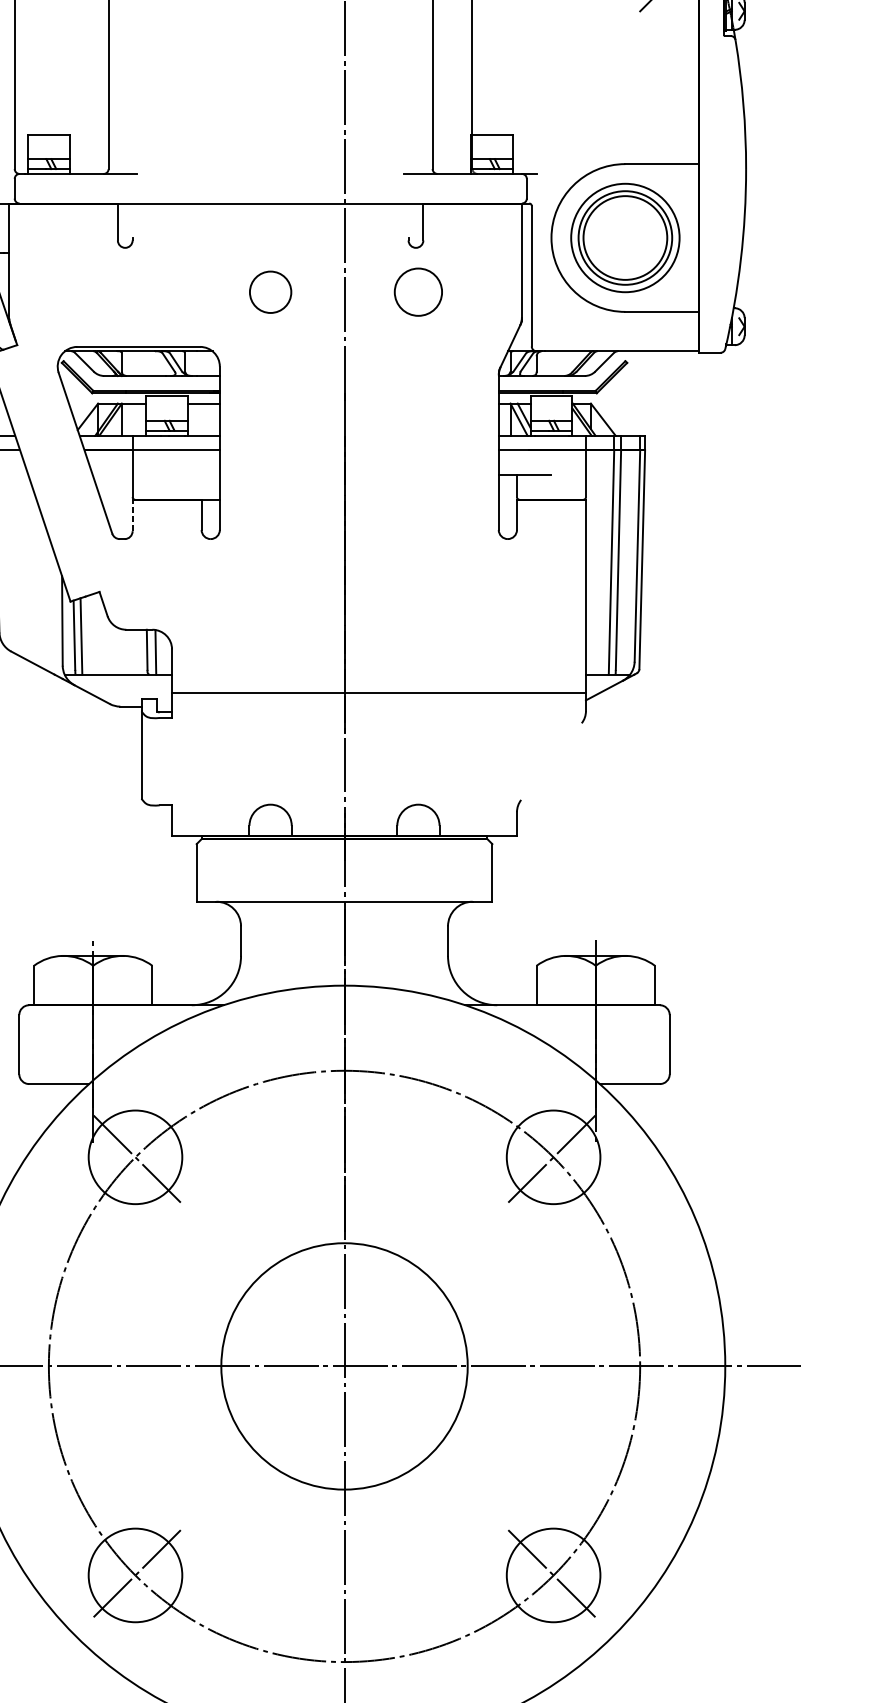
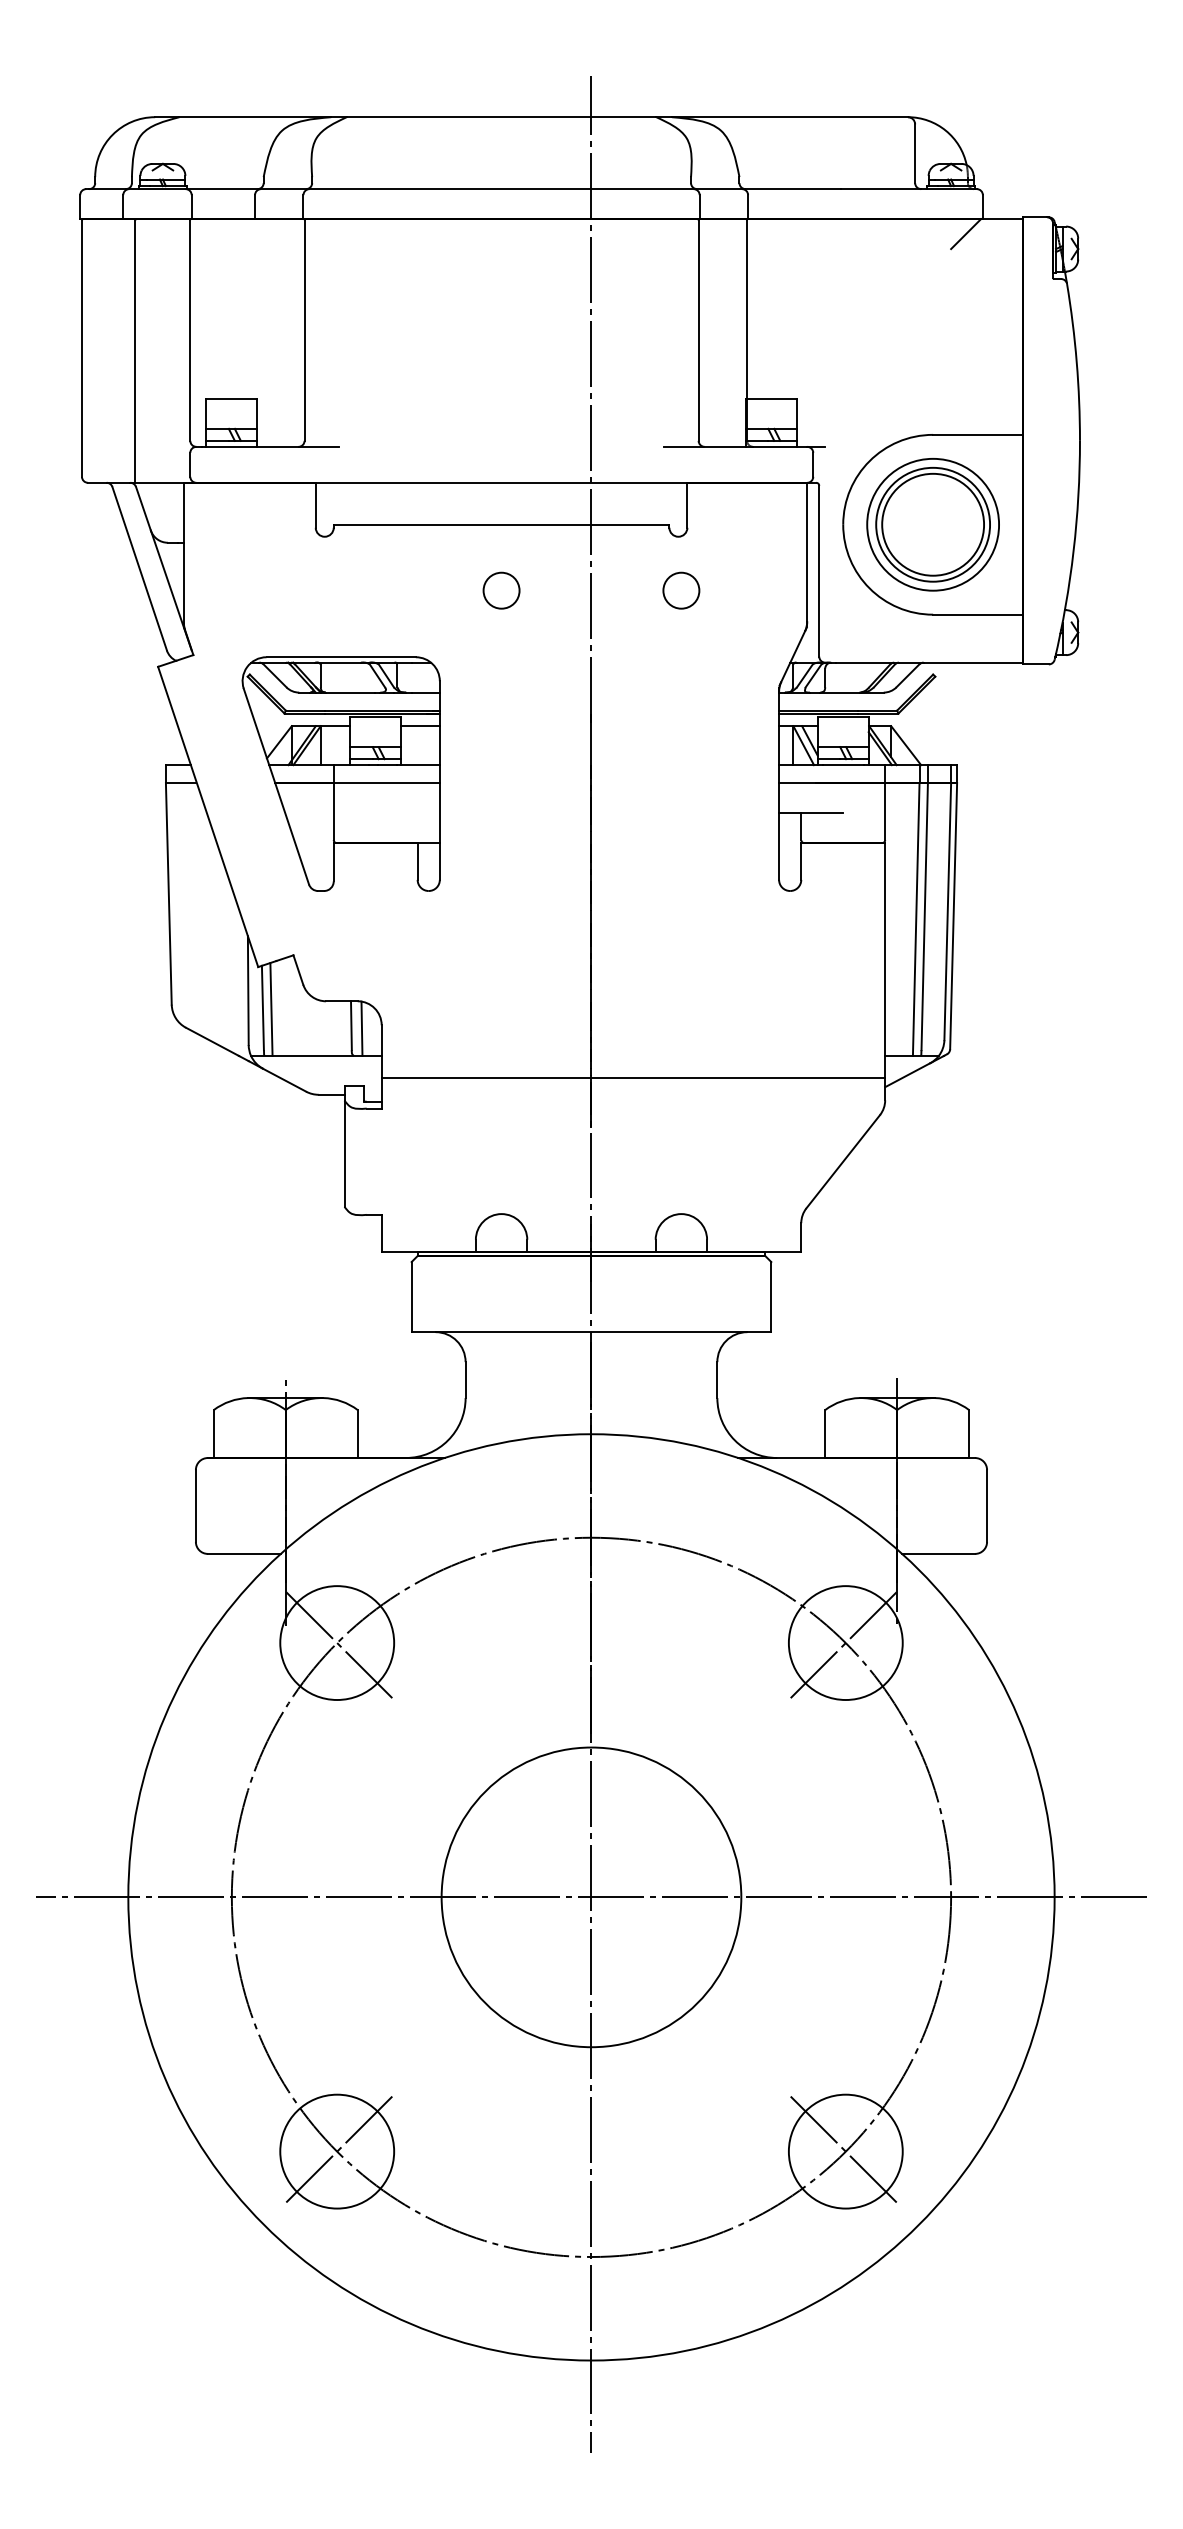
line: (270, 237) -> (501, 524), added
circle: (270, 292) -> (501, 590), size x0.71
circle: (418, 292) -> (681, 590), size x0.62
line: (132, 514) -> (333, 861), dashed -> solid
line: (551, 761) -> (843, 1161), added

